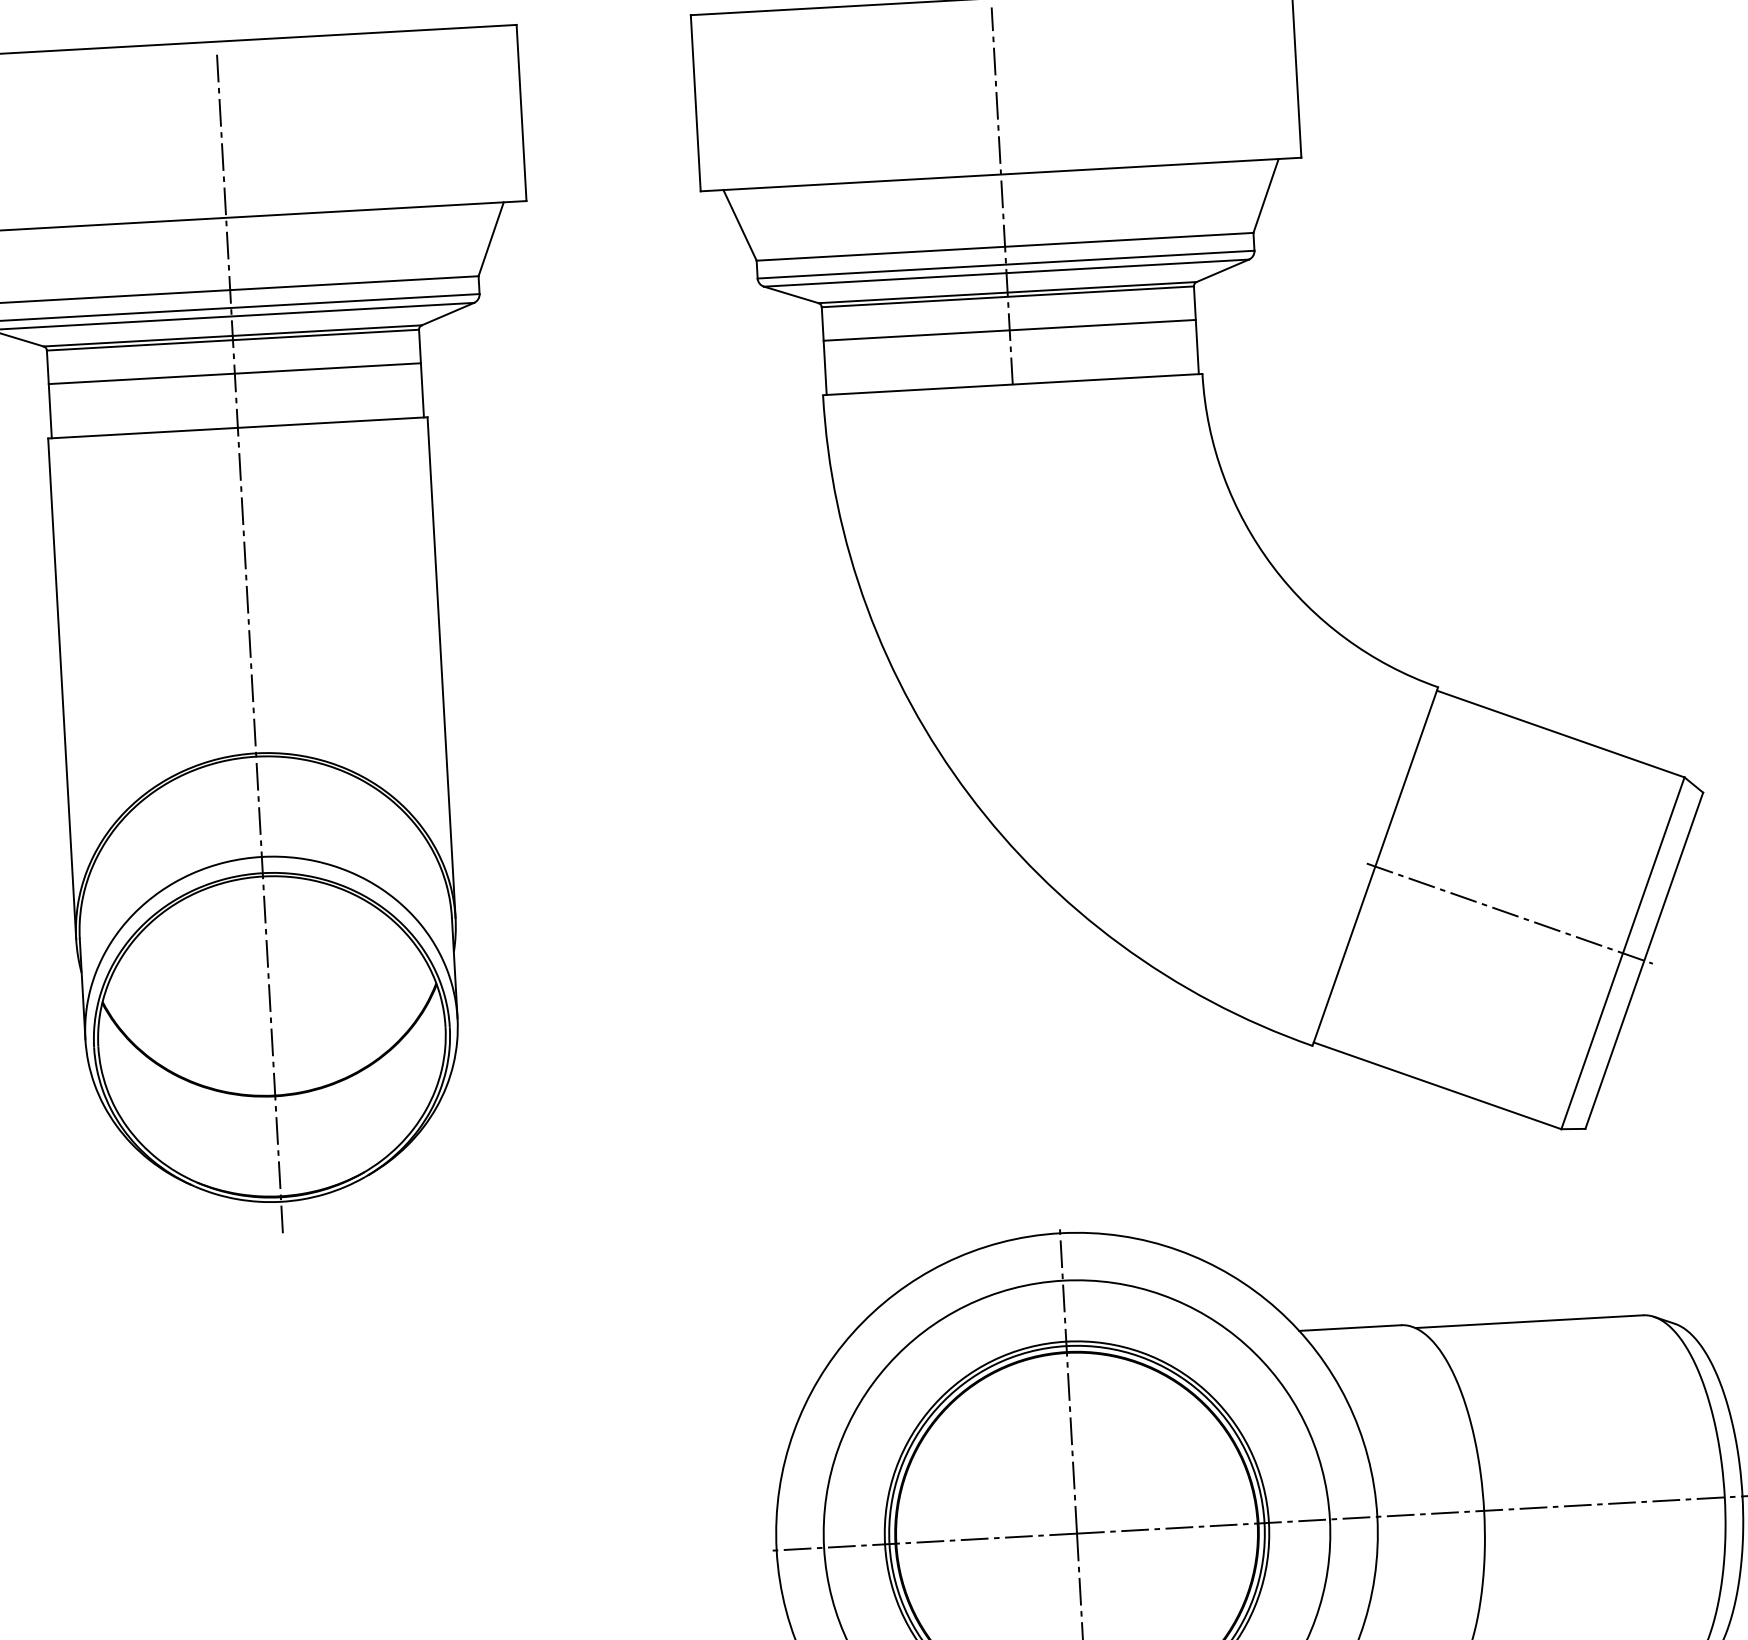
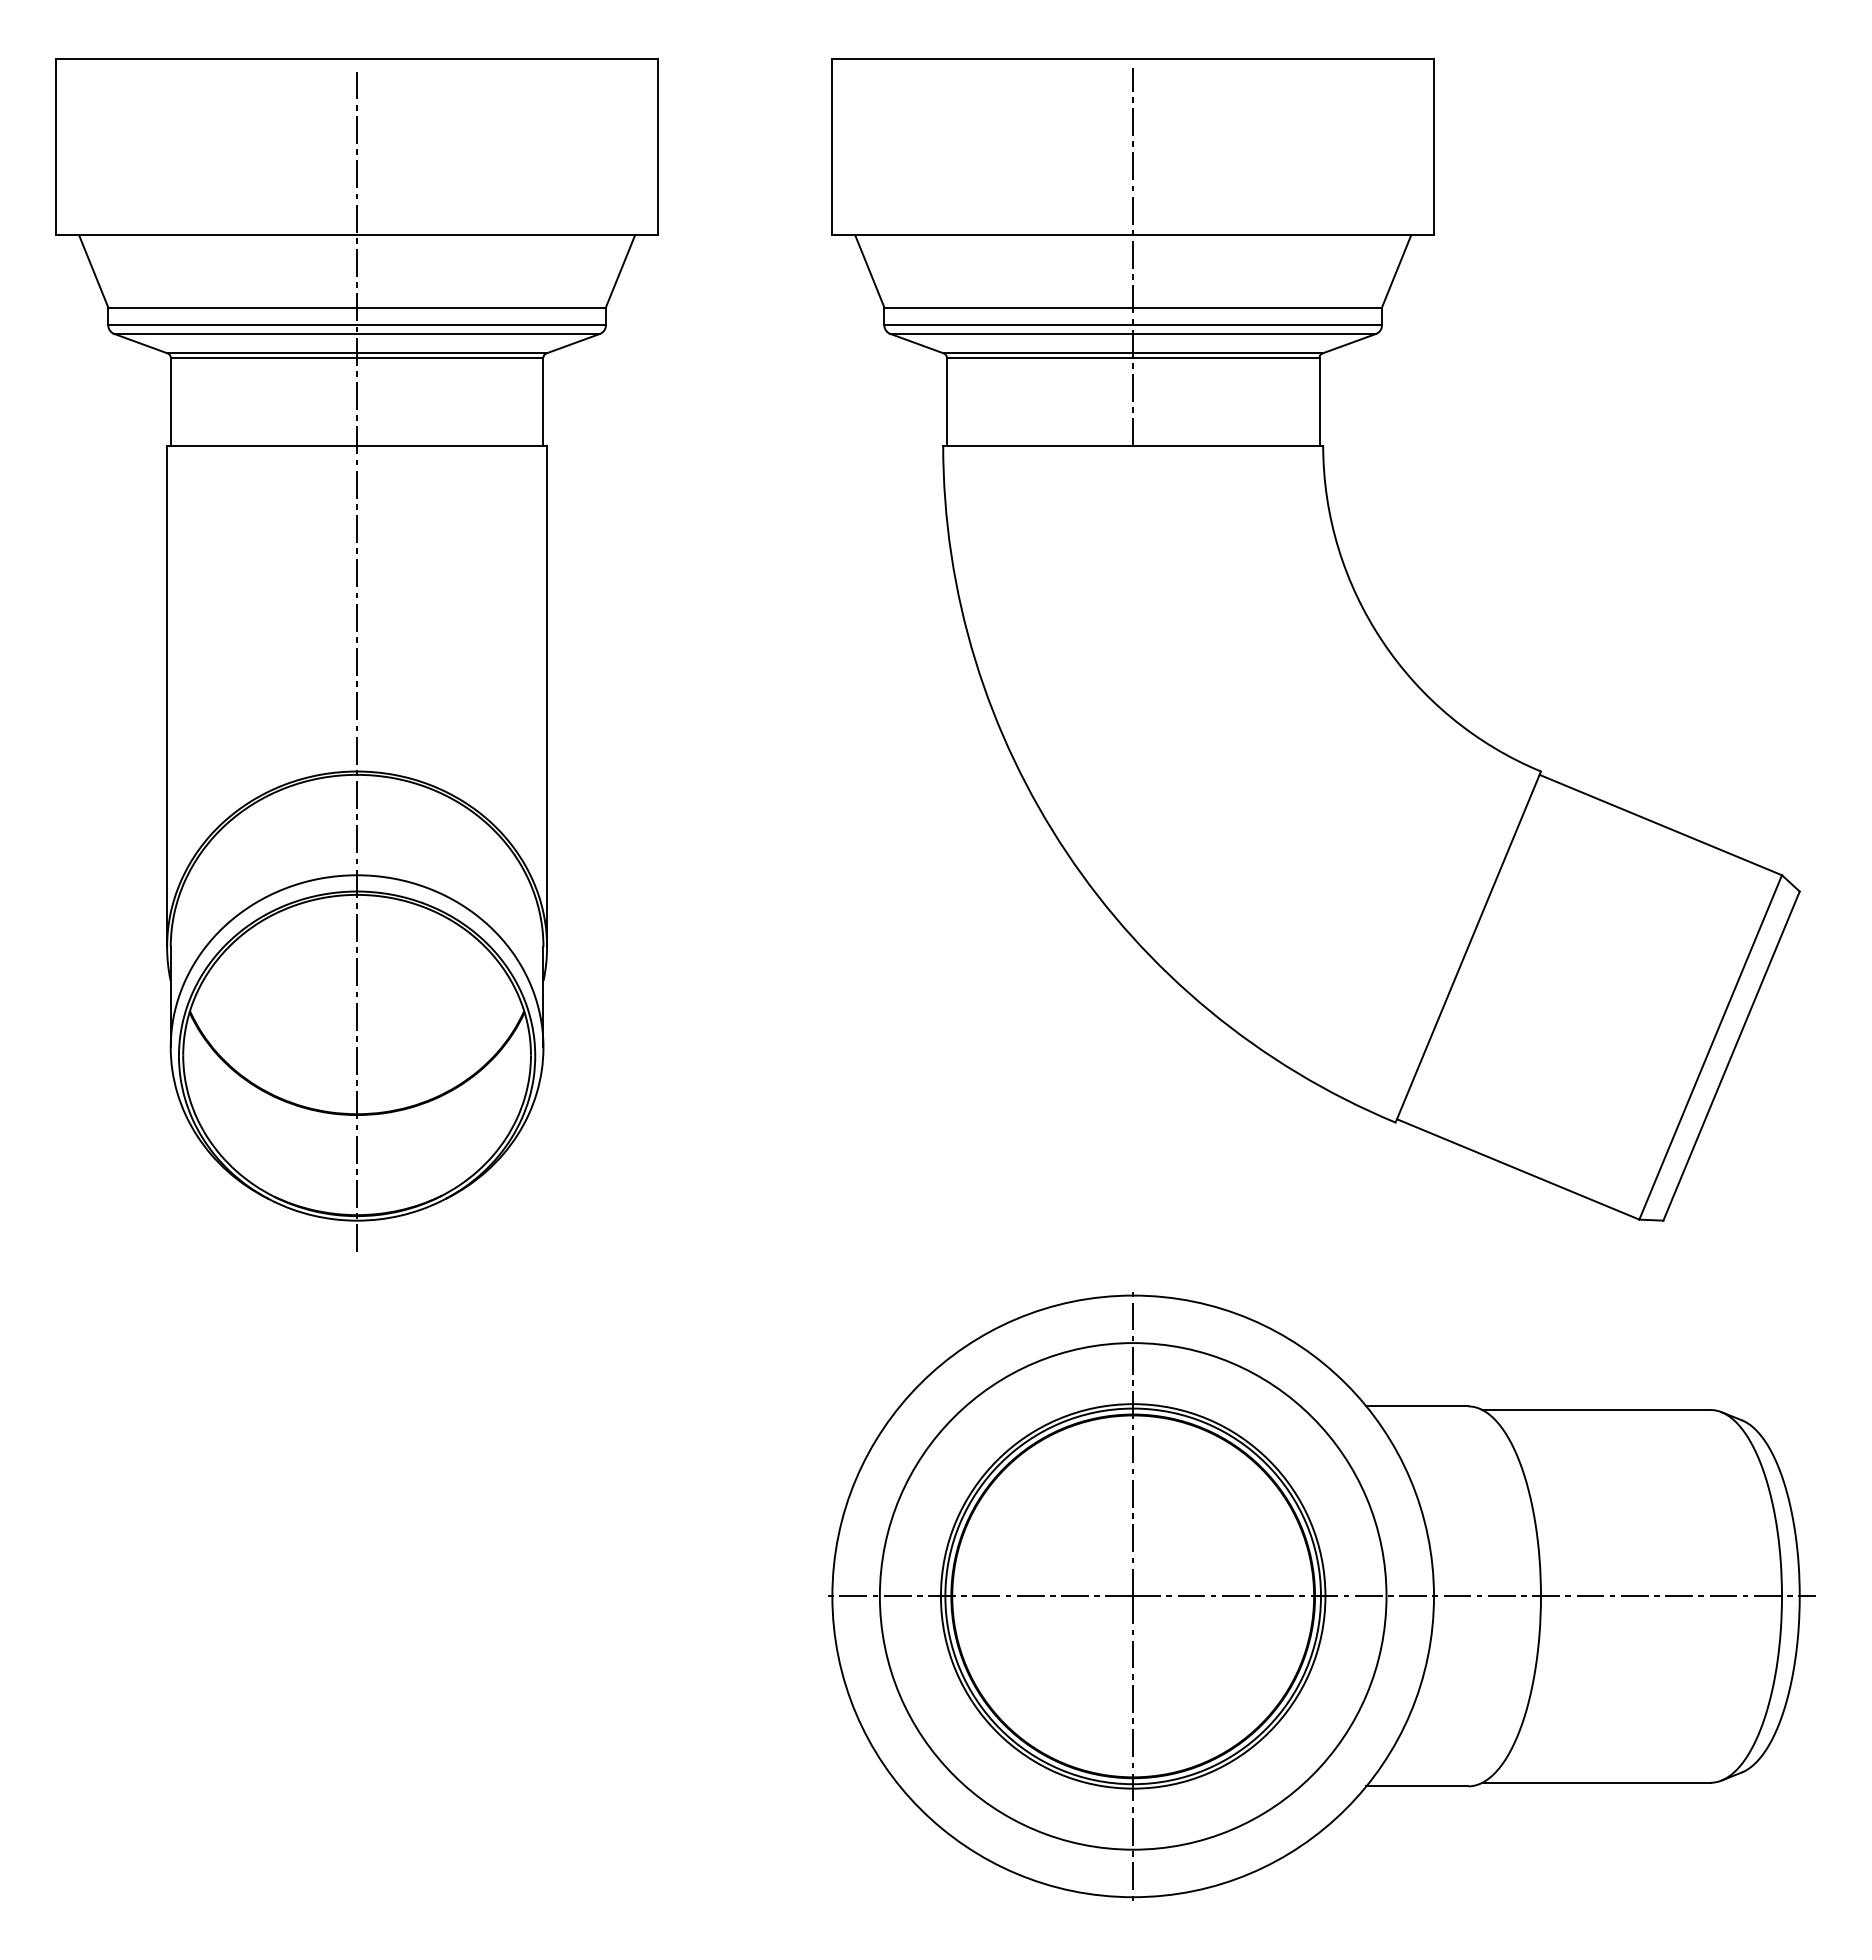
line: (1009, 330) -> (1132, 391), removed
line: (234, 373) -> (356, 391), removed
line: (1509, 913) -> (1599, 1001), removed

